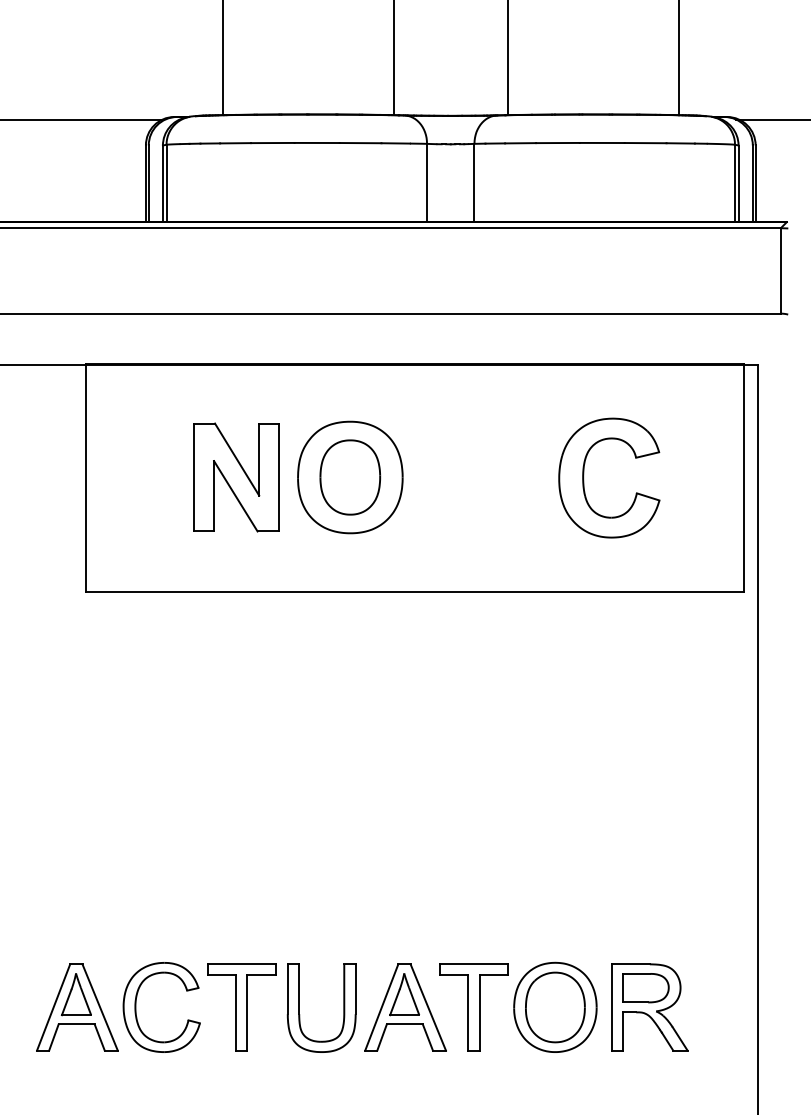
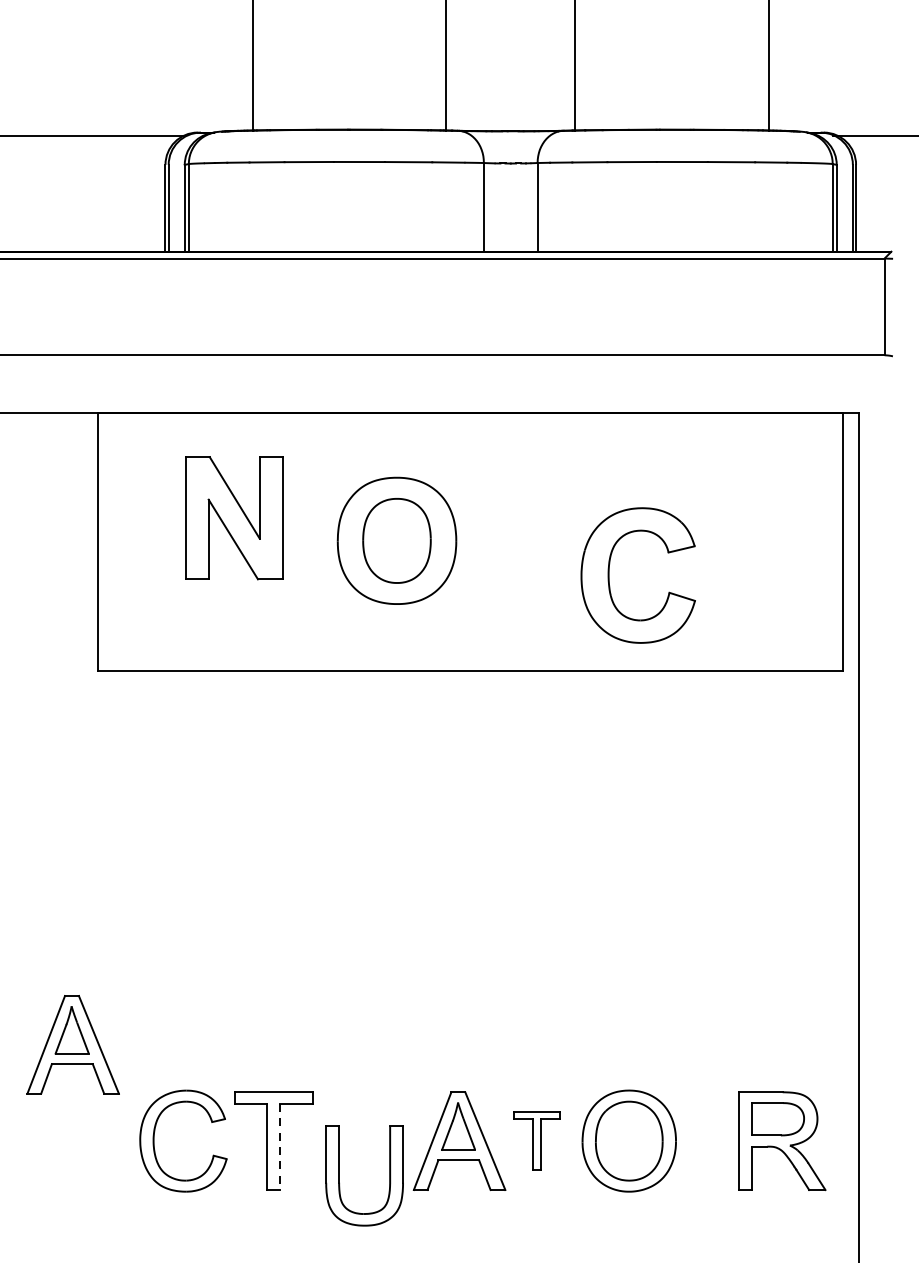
part: (236, 477) -> (234, 518), moved
part: (584, 477) -> (610, 574), moved
part: (77, 1007) -> (73, 1044), moved
part: (299, 1007) -> (339, 1175), moved
part: (473, 1007) -> (536, 1141), size x0.6
part: (649, 1007) -> (782, 1141), moved
line: (247, 1013) -> (280, 1147), solid -> dashed

